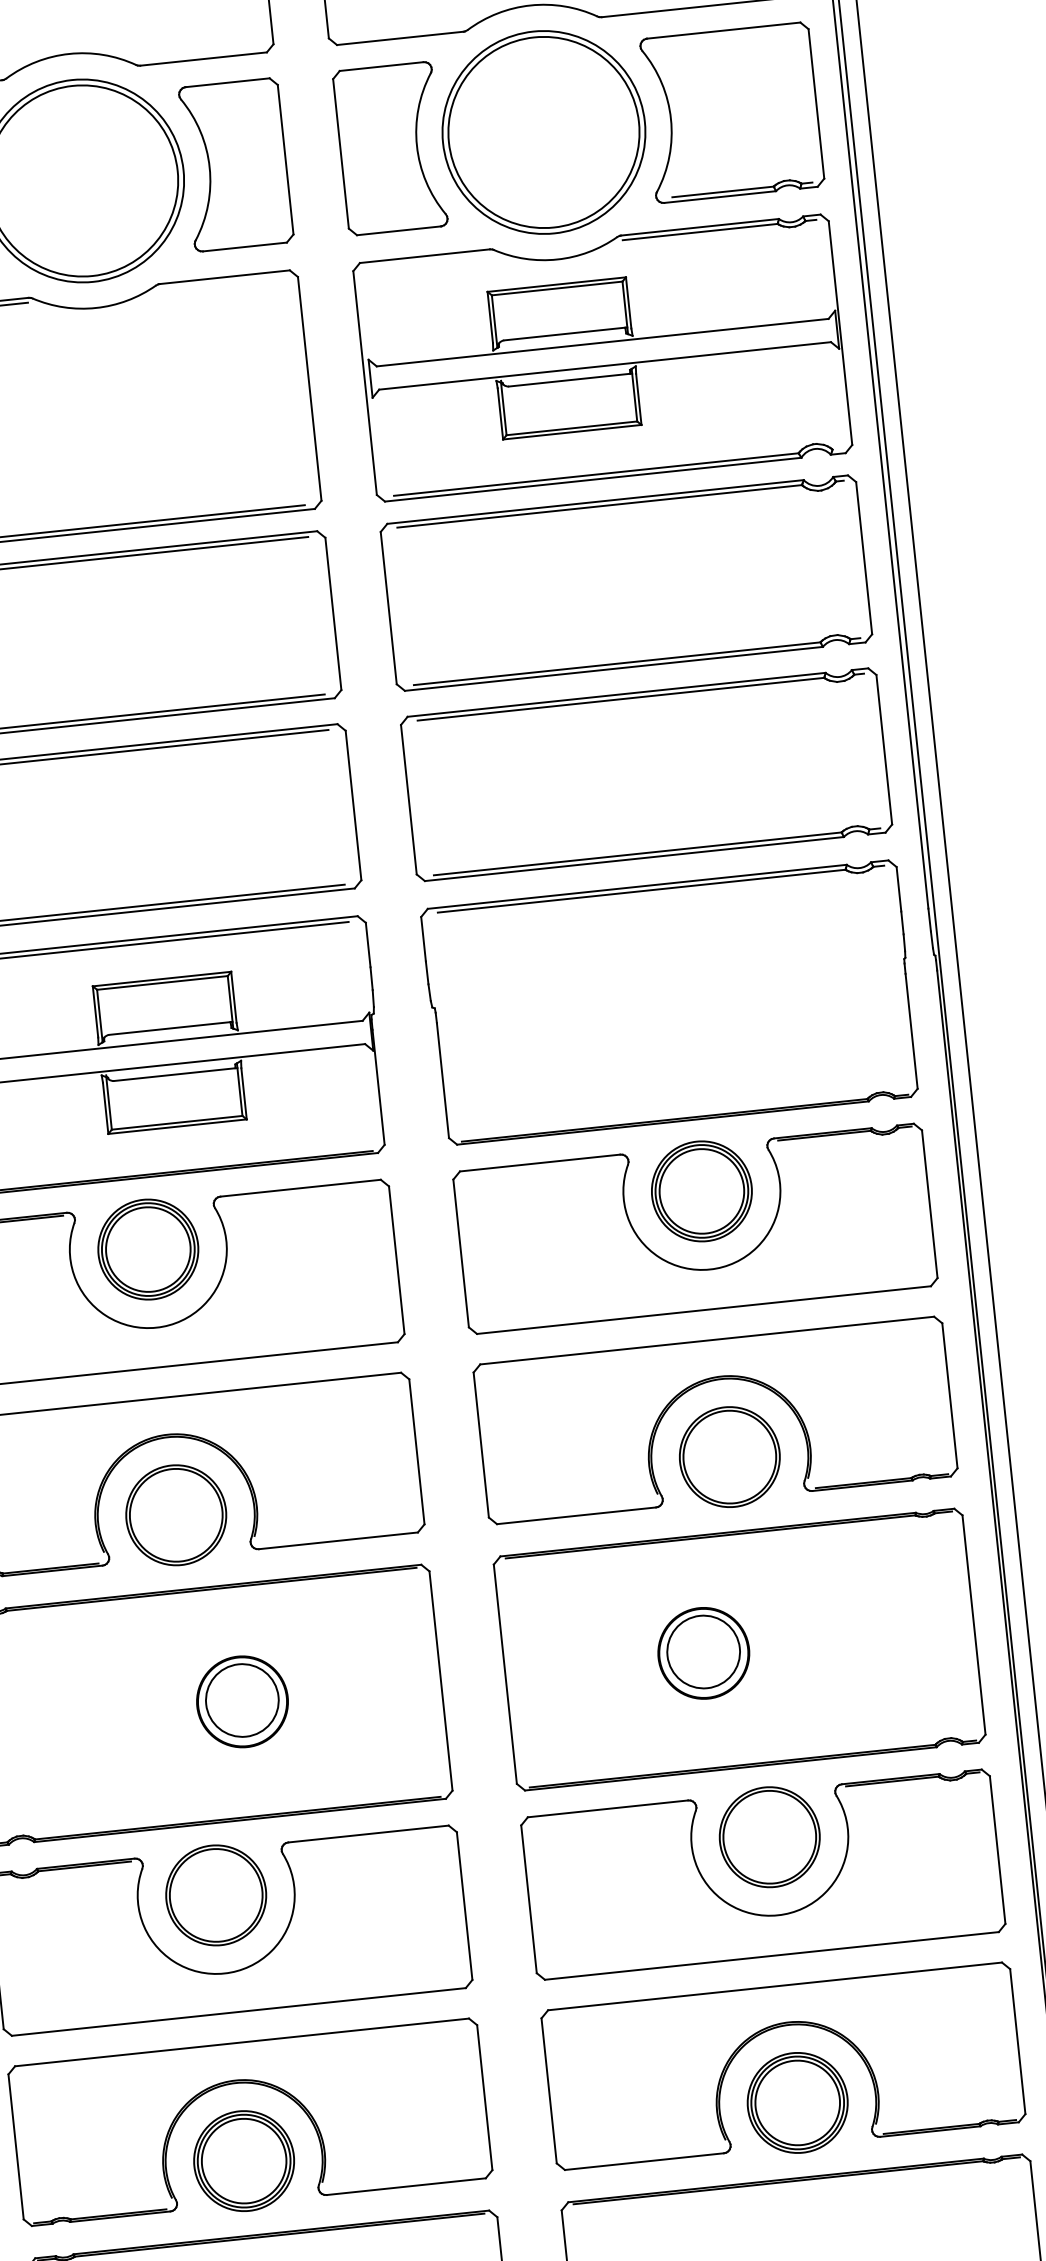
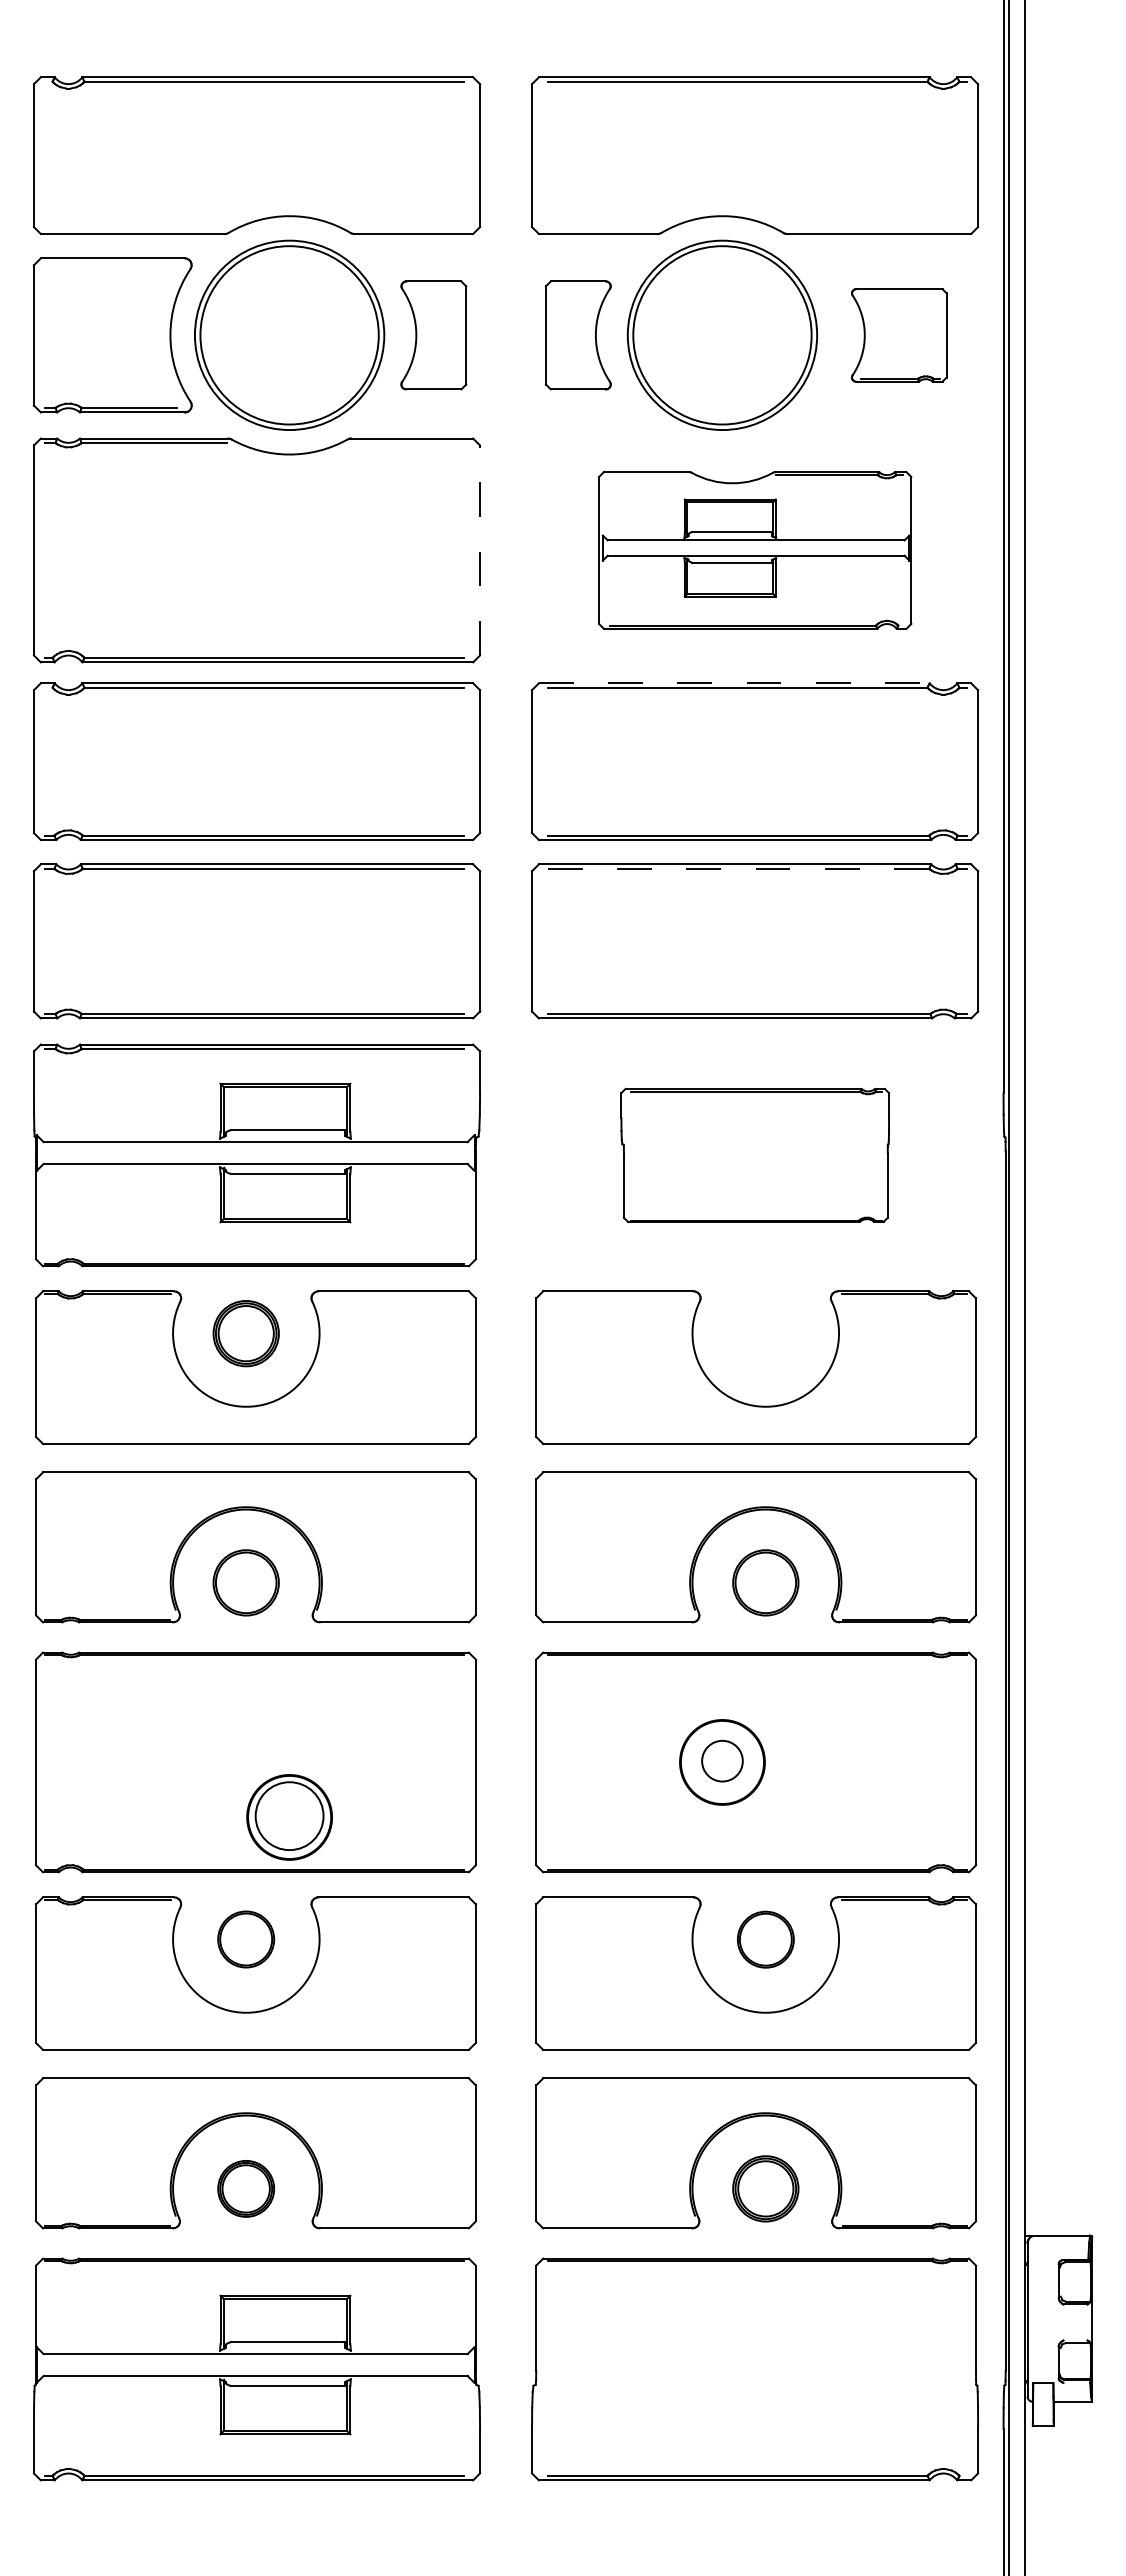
part: (732, 112) -> (899, 335), size x0.6
part: (390, 148) -> (578, 335), size x0.7
part: (236, 165) -> (433, 335), size x0.7
part: (603, 358) -> (755, 550), size x0.7
line: (310, 388) -> (480, 550), solid -> dashed
line: (595, 502) -> (734, 683), solid -> dashed
line: (620, 698) -> (738, 868), solid -> dashed
part: (671, 1002) -> (755, 1155), size x0.6
part: (701, 1191) -> (765, 1333), removed
part: (147, 1249) -> (245, 1333), size x0.7
part: (729, 1456) -> (765, 1582), size x0.7
part: (175, 1515) -> (245, 1582), size x0.7
circle: (703, 1652) -> (722, 1761), size x0.6
part: (242, 1701) -> (289, 1817), moved
part: (769, 1837) -> (765, 1939), size x0.6
part: (215, 1895) -> (245, 1939), size x0.6
part: (797, 2102) -> (765, 2188), size x0.7
part: (243, 2160) -> (245, 2188), size x0.6

